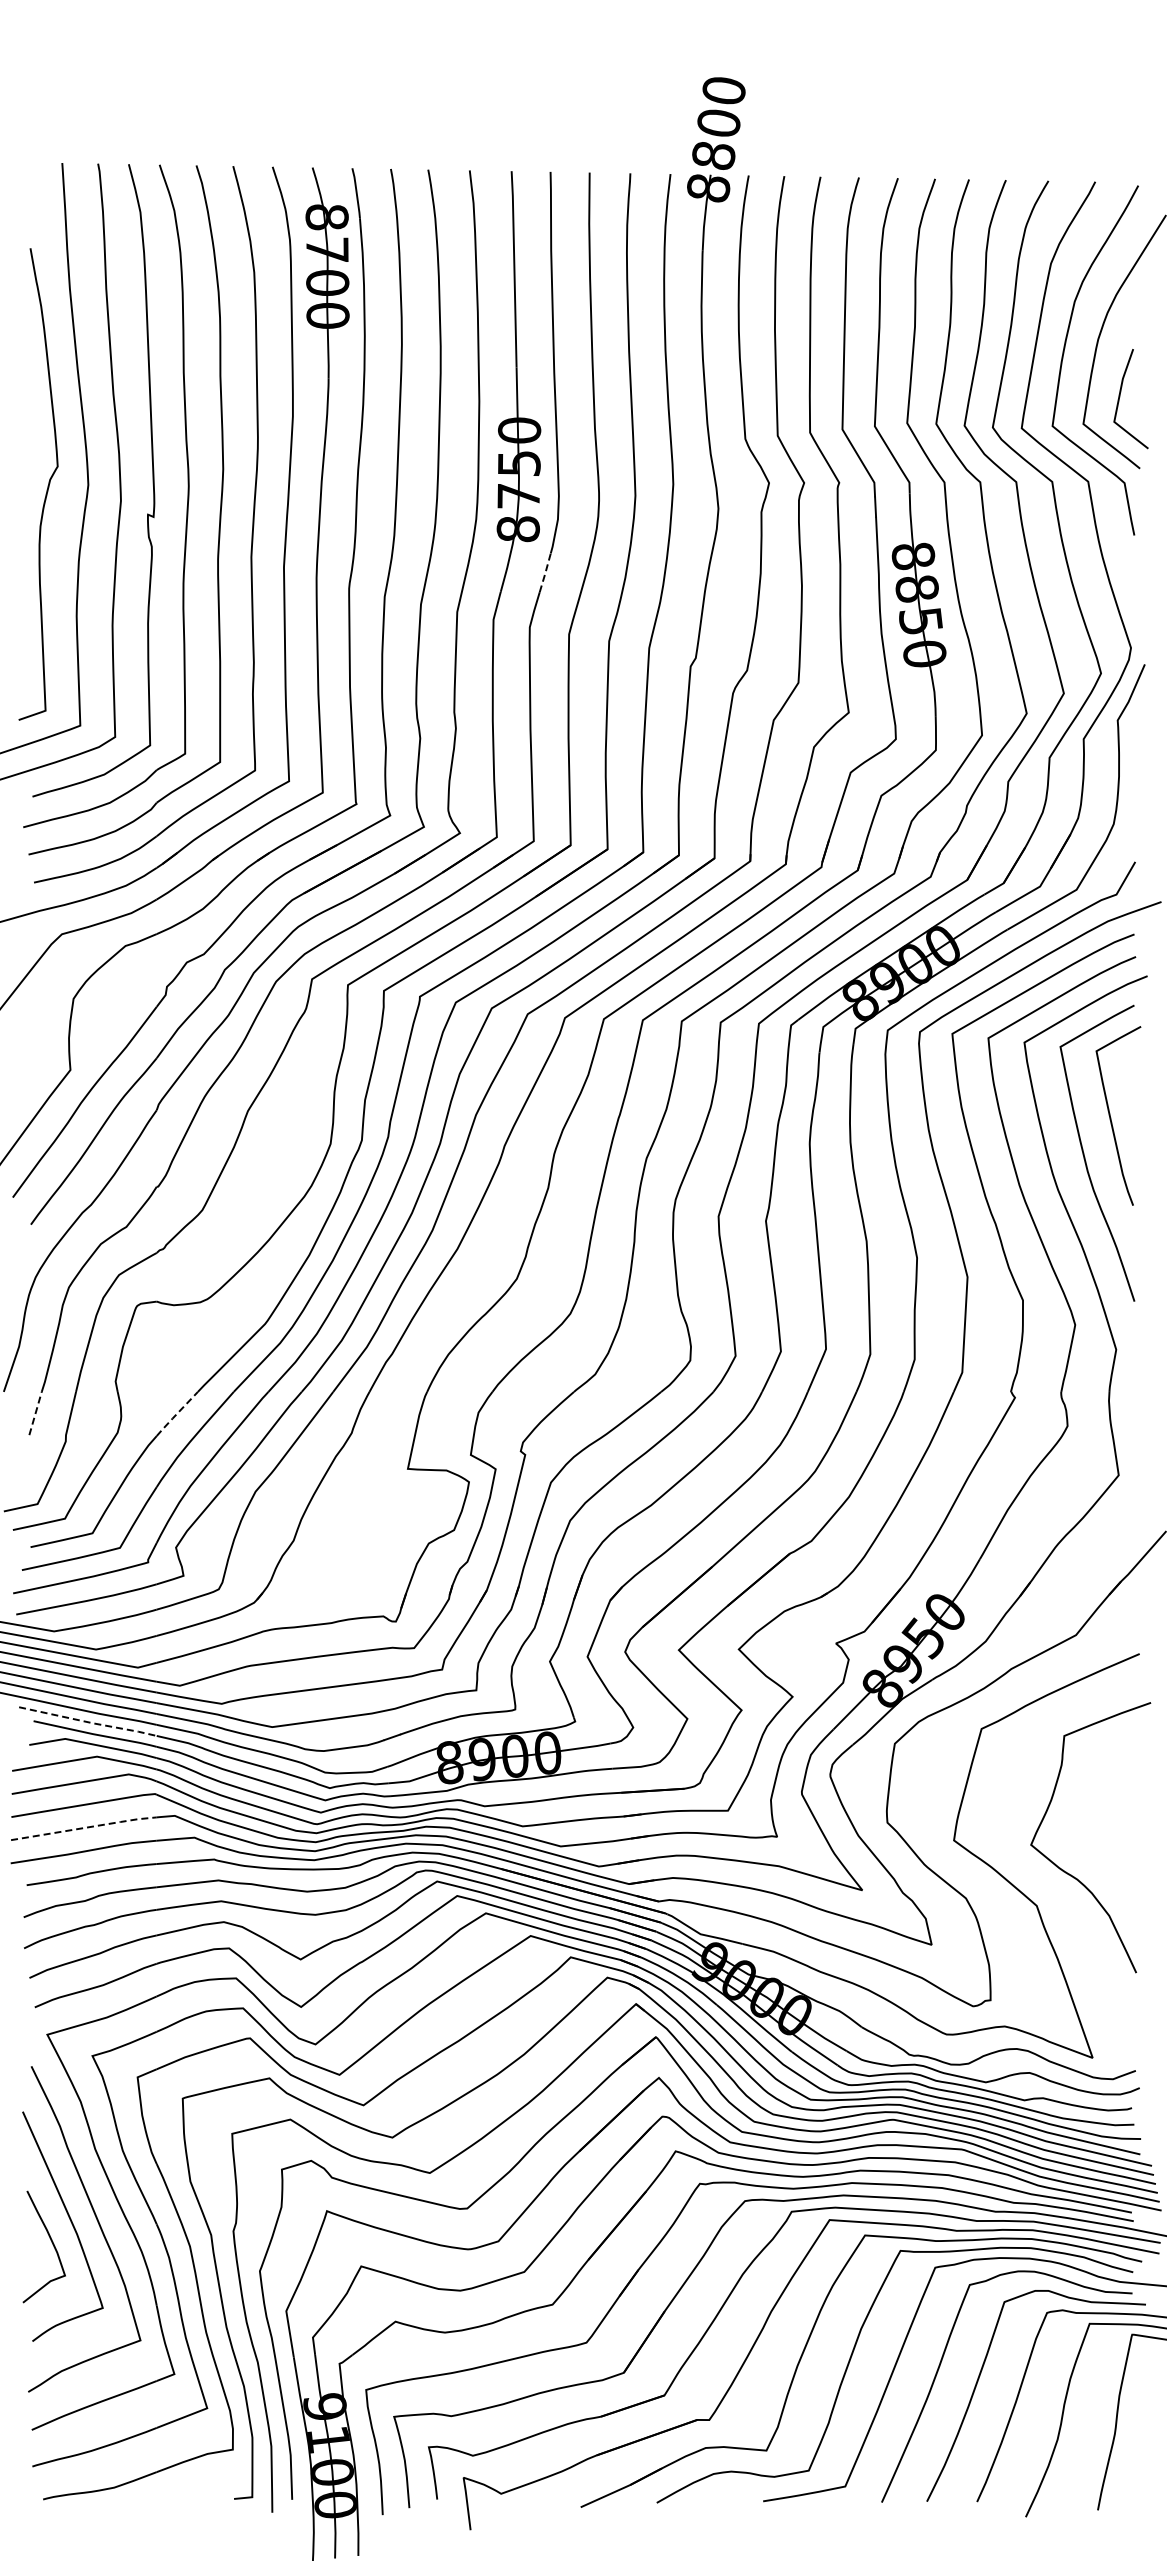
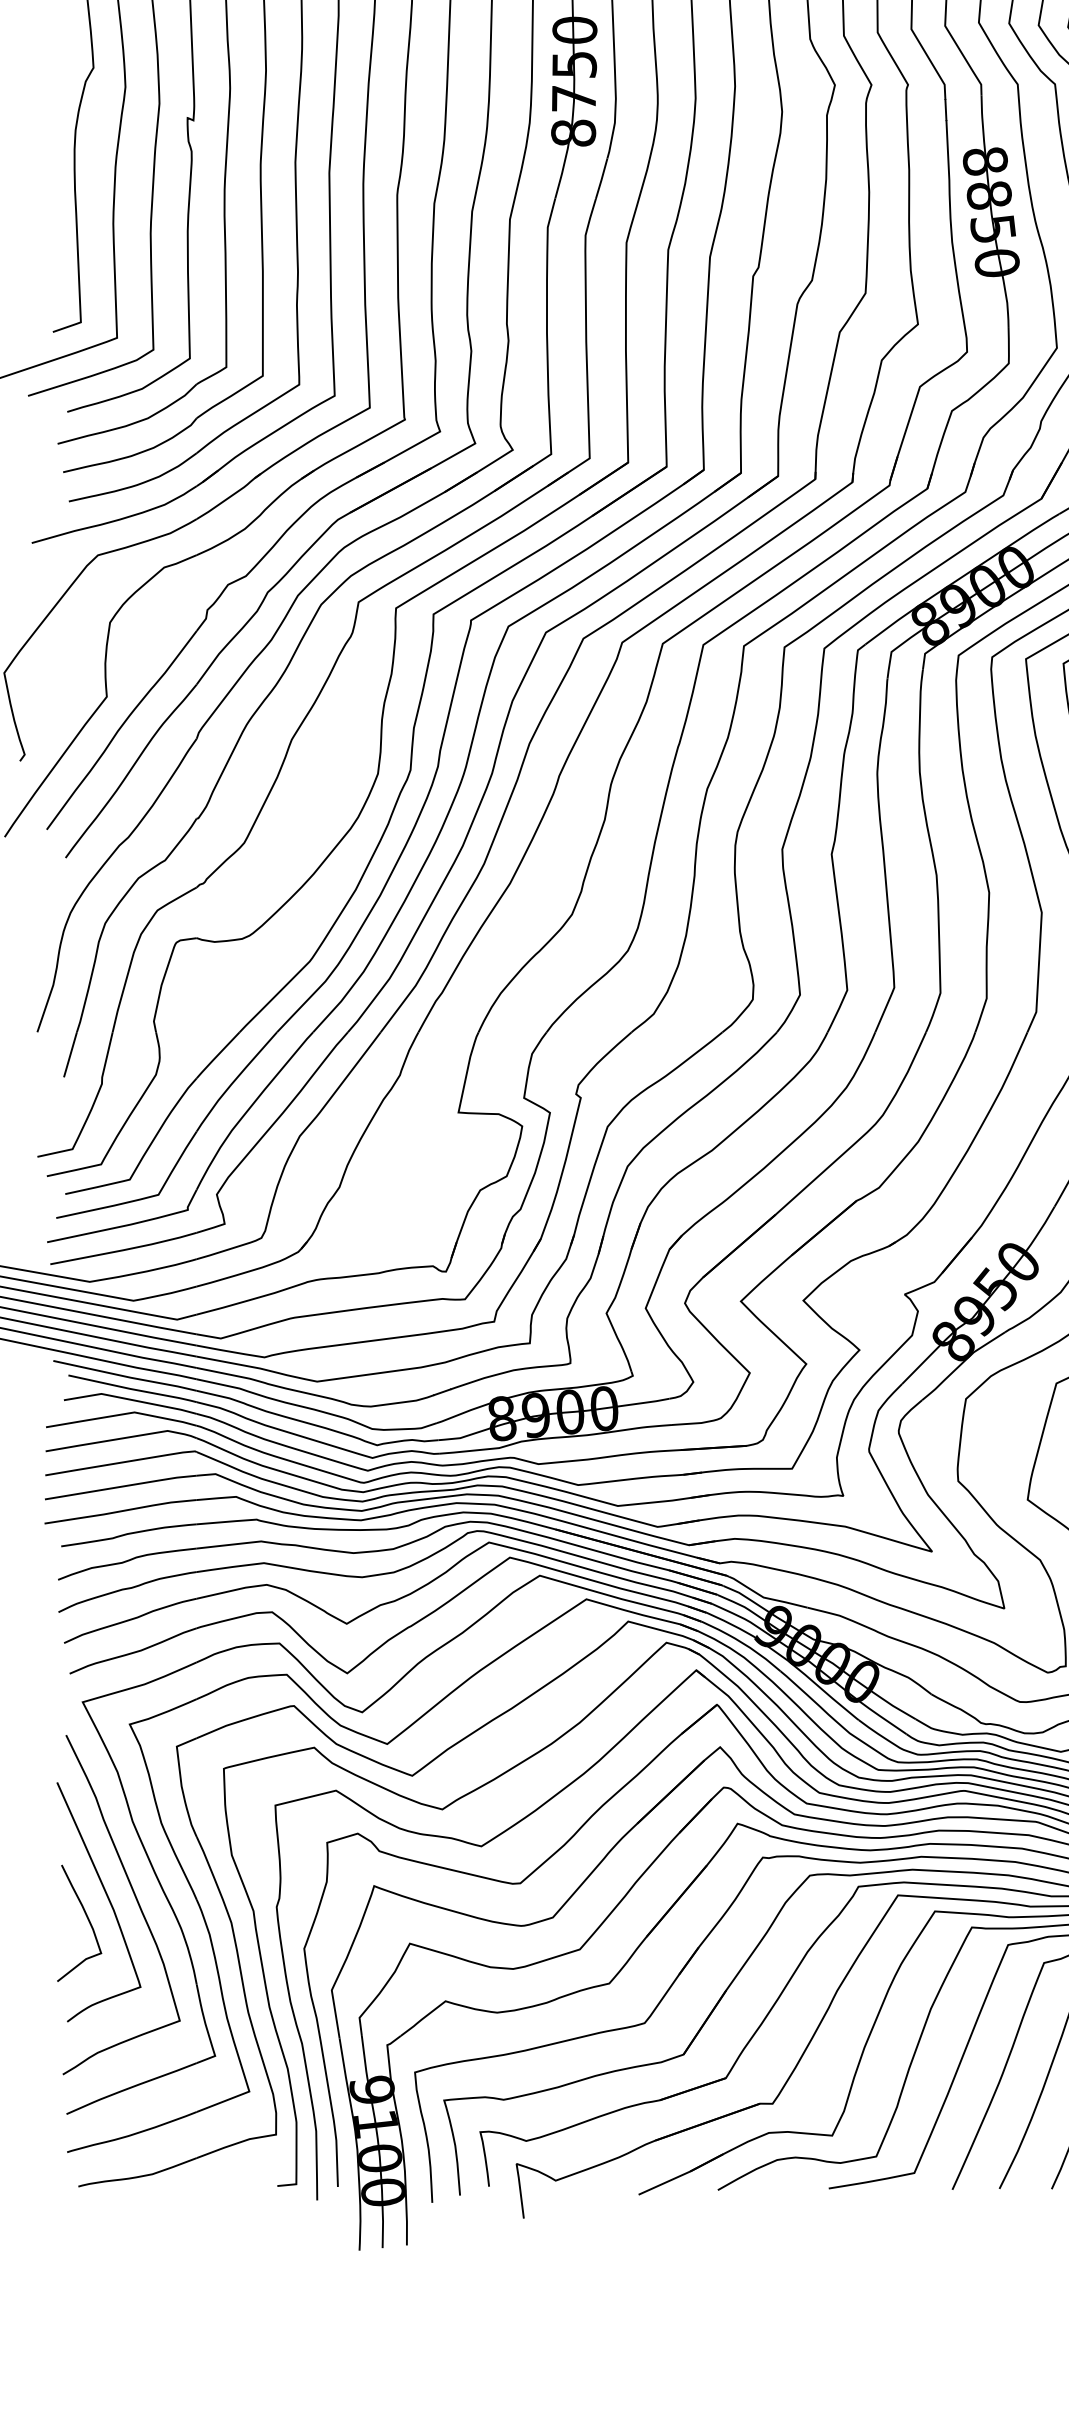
line: (545, 573) -> (601, 179), dashed -> solid
line: (35, 1412) -> (70, 1053), dashed -> solid
line: (176, 1414) -> (217, 1055), dashed -> solid
line: (88, 1722) -> (125, 1376), dashed -> solid
line: (85, 1827) -> (122, 1486), dashed -> solid

